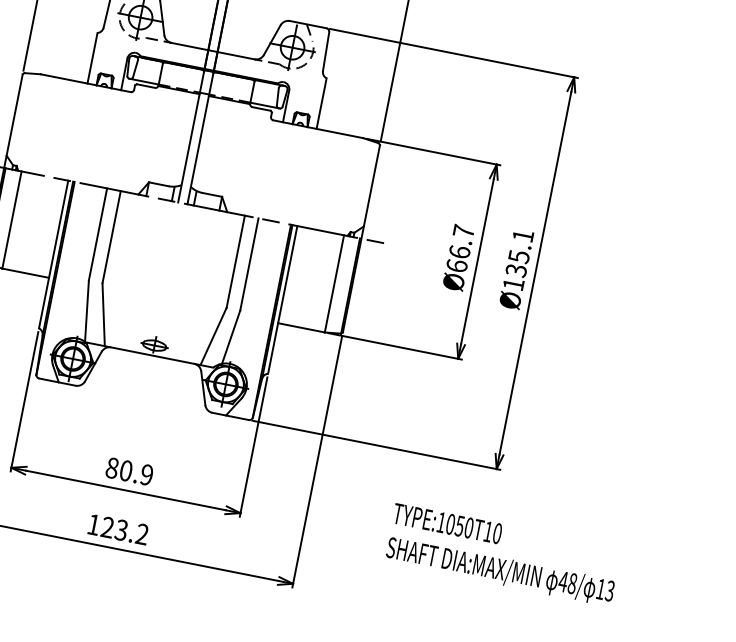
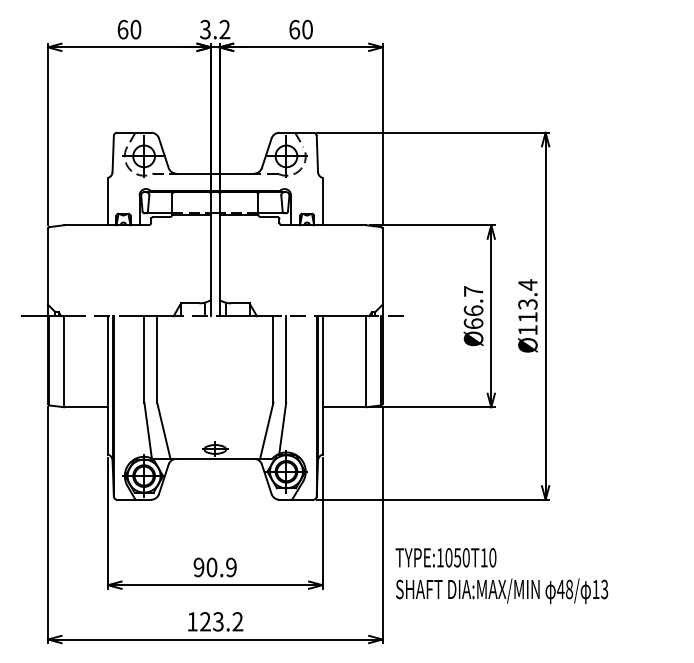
text: (519, 252) -> (527, 300), Ø135.1 -> Ø113.4
text: (111, 468) -> (198, 567), 80.9 -> 90.9
text: (502, 555) -> (501, 576), moved

